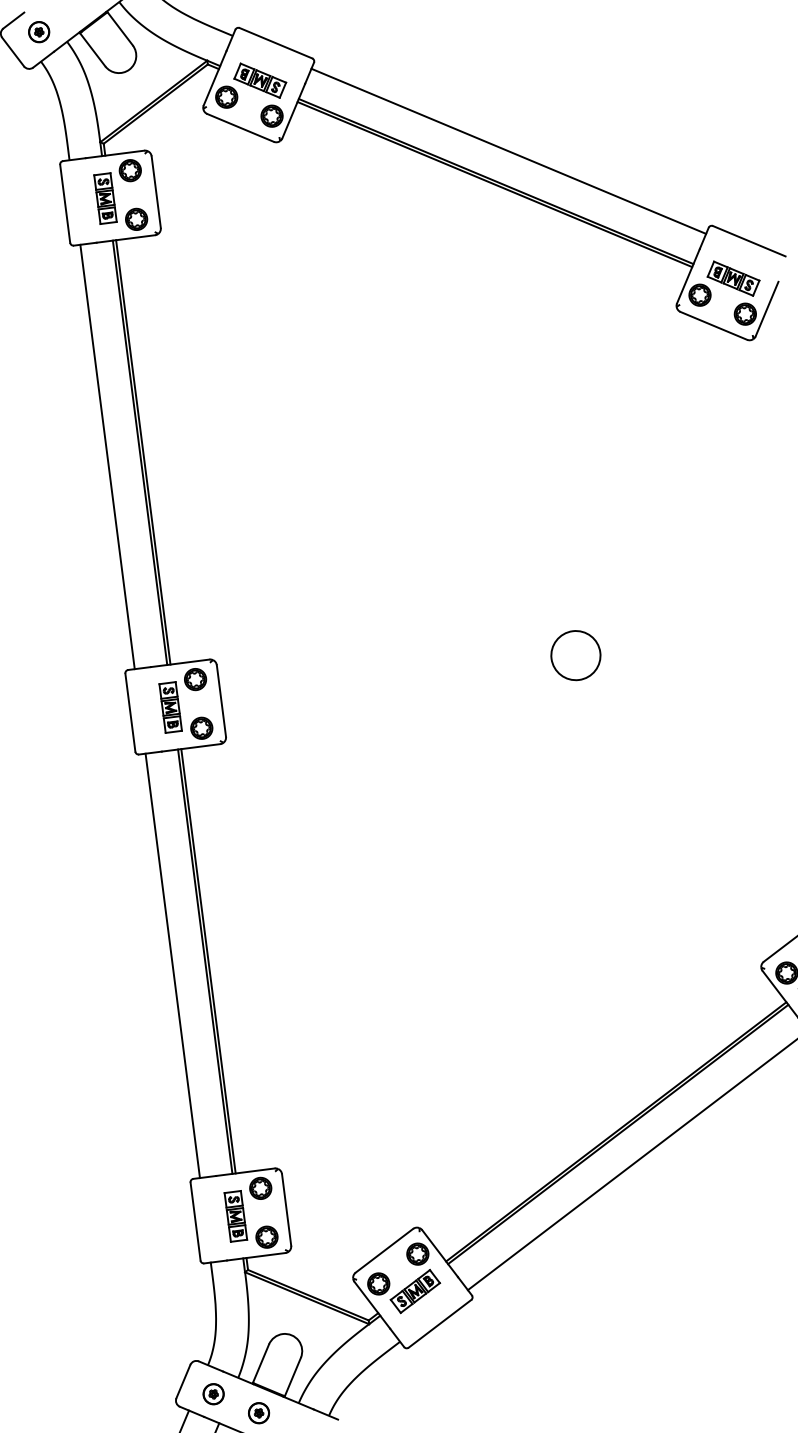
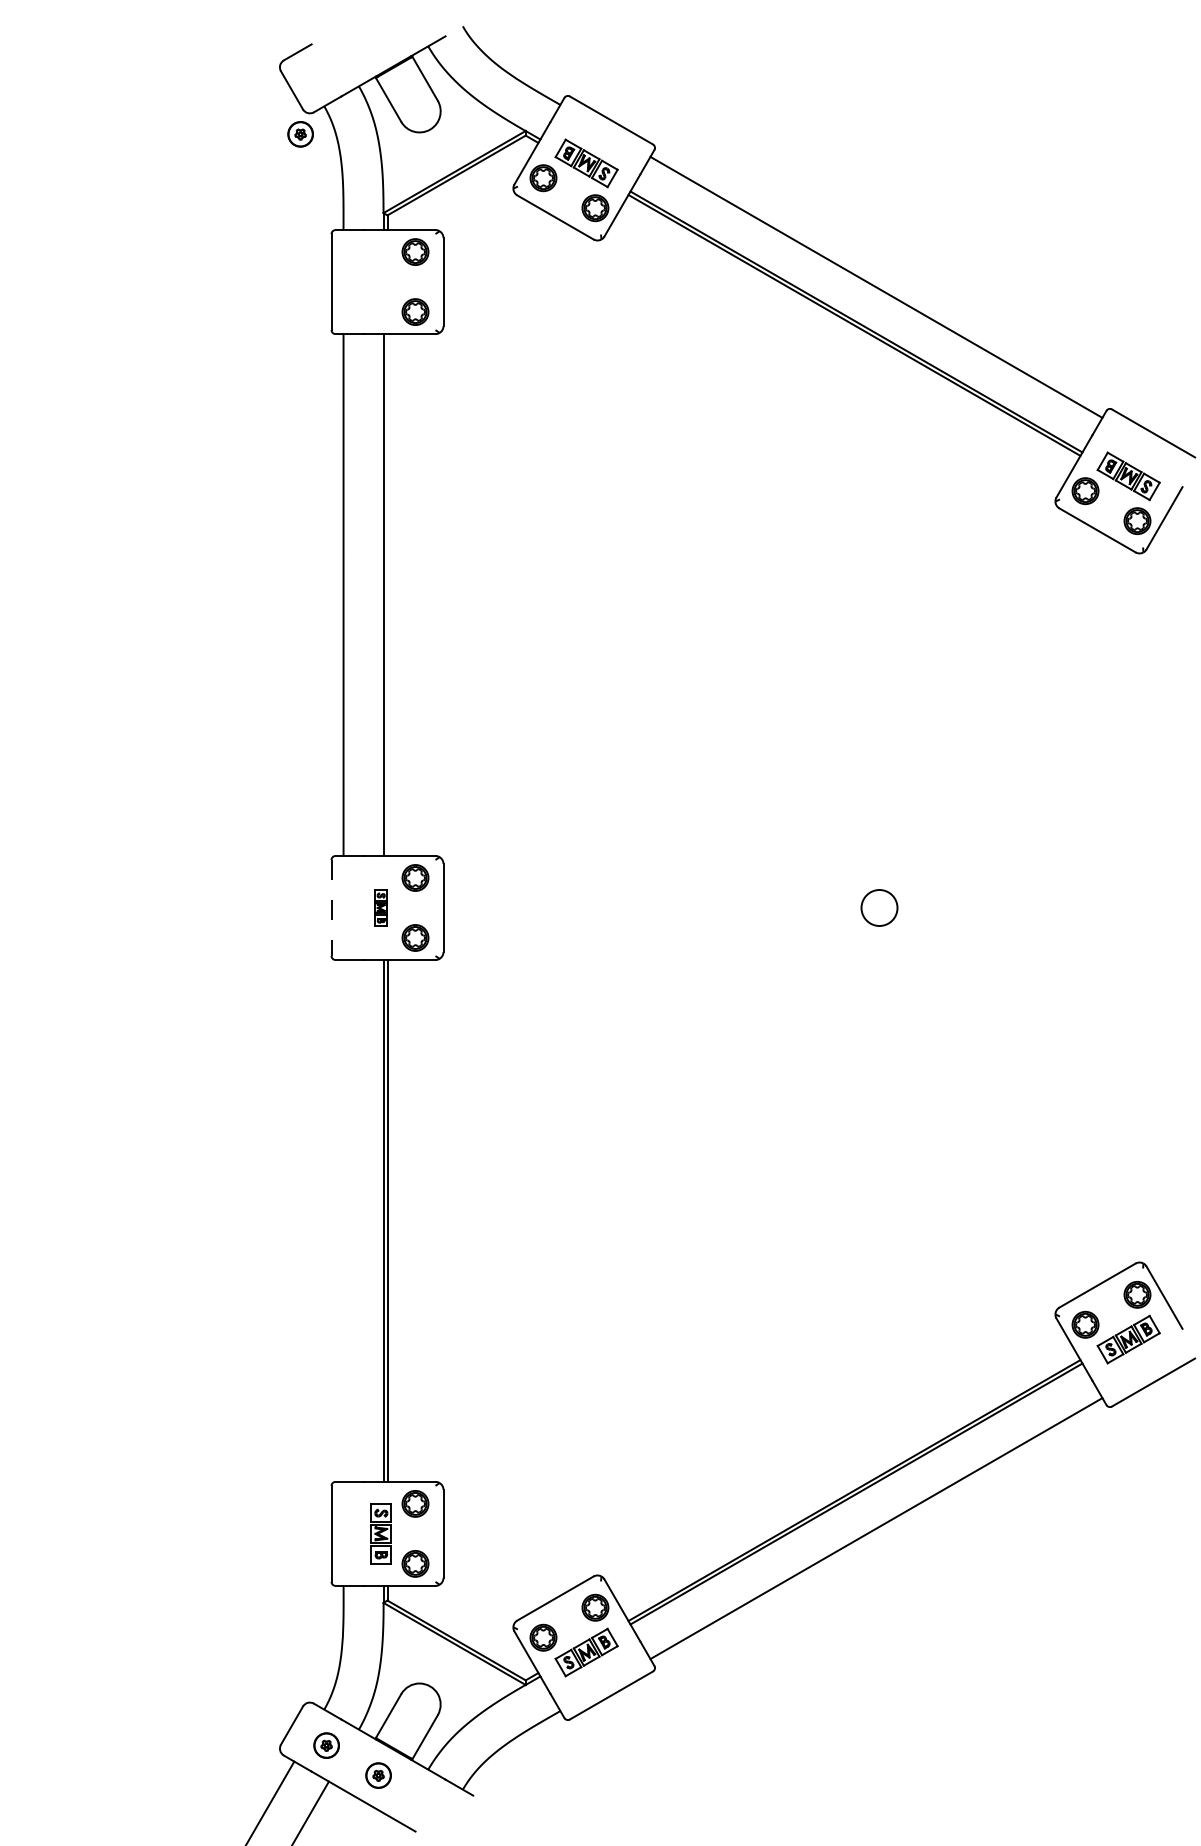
part: (39, 32) -> (300, 134), moved
part: (104, 198) -> (380, 281), removed
line: (143, 452) -> (387, 595), removed
circle: (575, 655) -> (879, 907), size x0.6
part: (170, 707) -> (380, 907), size x0.6
line: (130, 713) -> (331, 908), solid -> dashed
line: (172, 965) -> (343, 1220), removed

